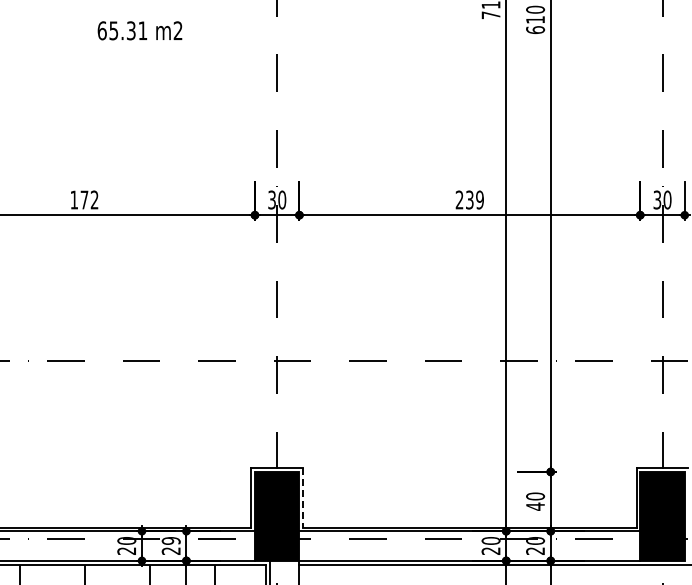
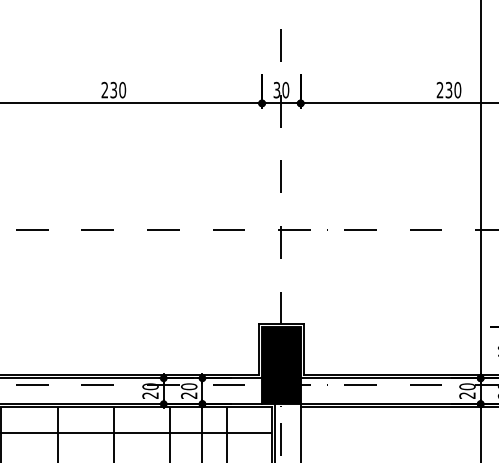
text: (84, 199) -> (113, 89), 172 -> 230
text: (479, 199) -> (457, 89), 239 -> 230
line: (303, 497) -> (304, 348), dashed -> solid
text: (171, 540) -> (189, 386), 29 -> 20

